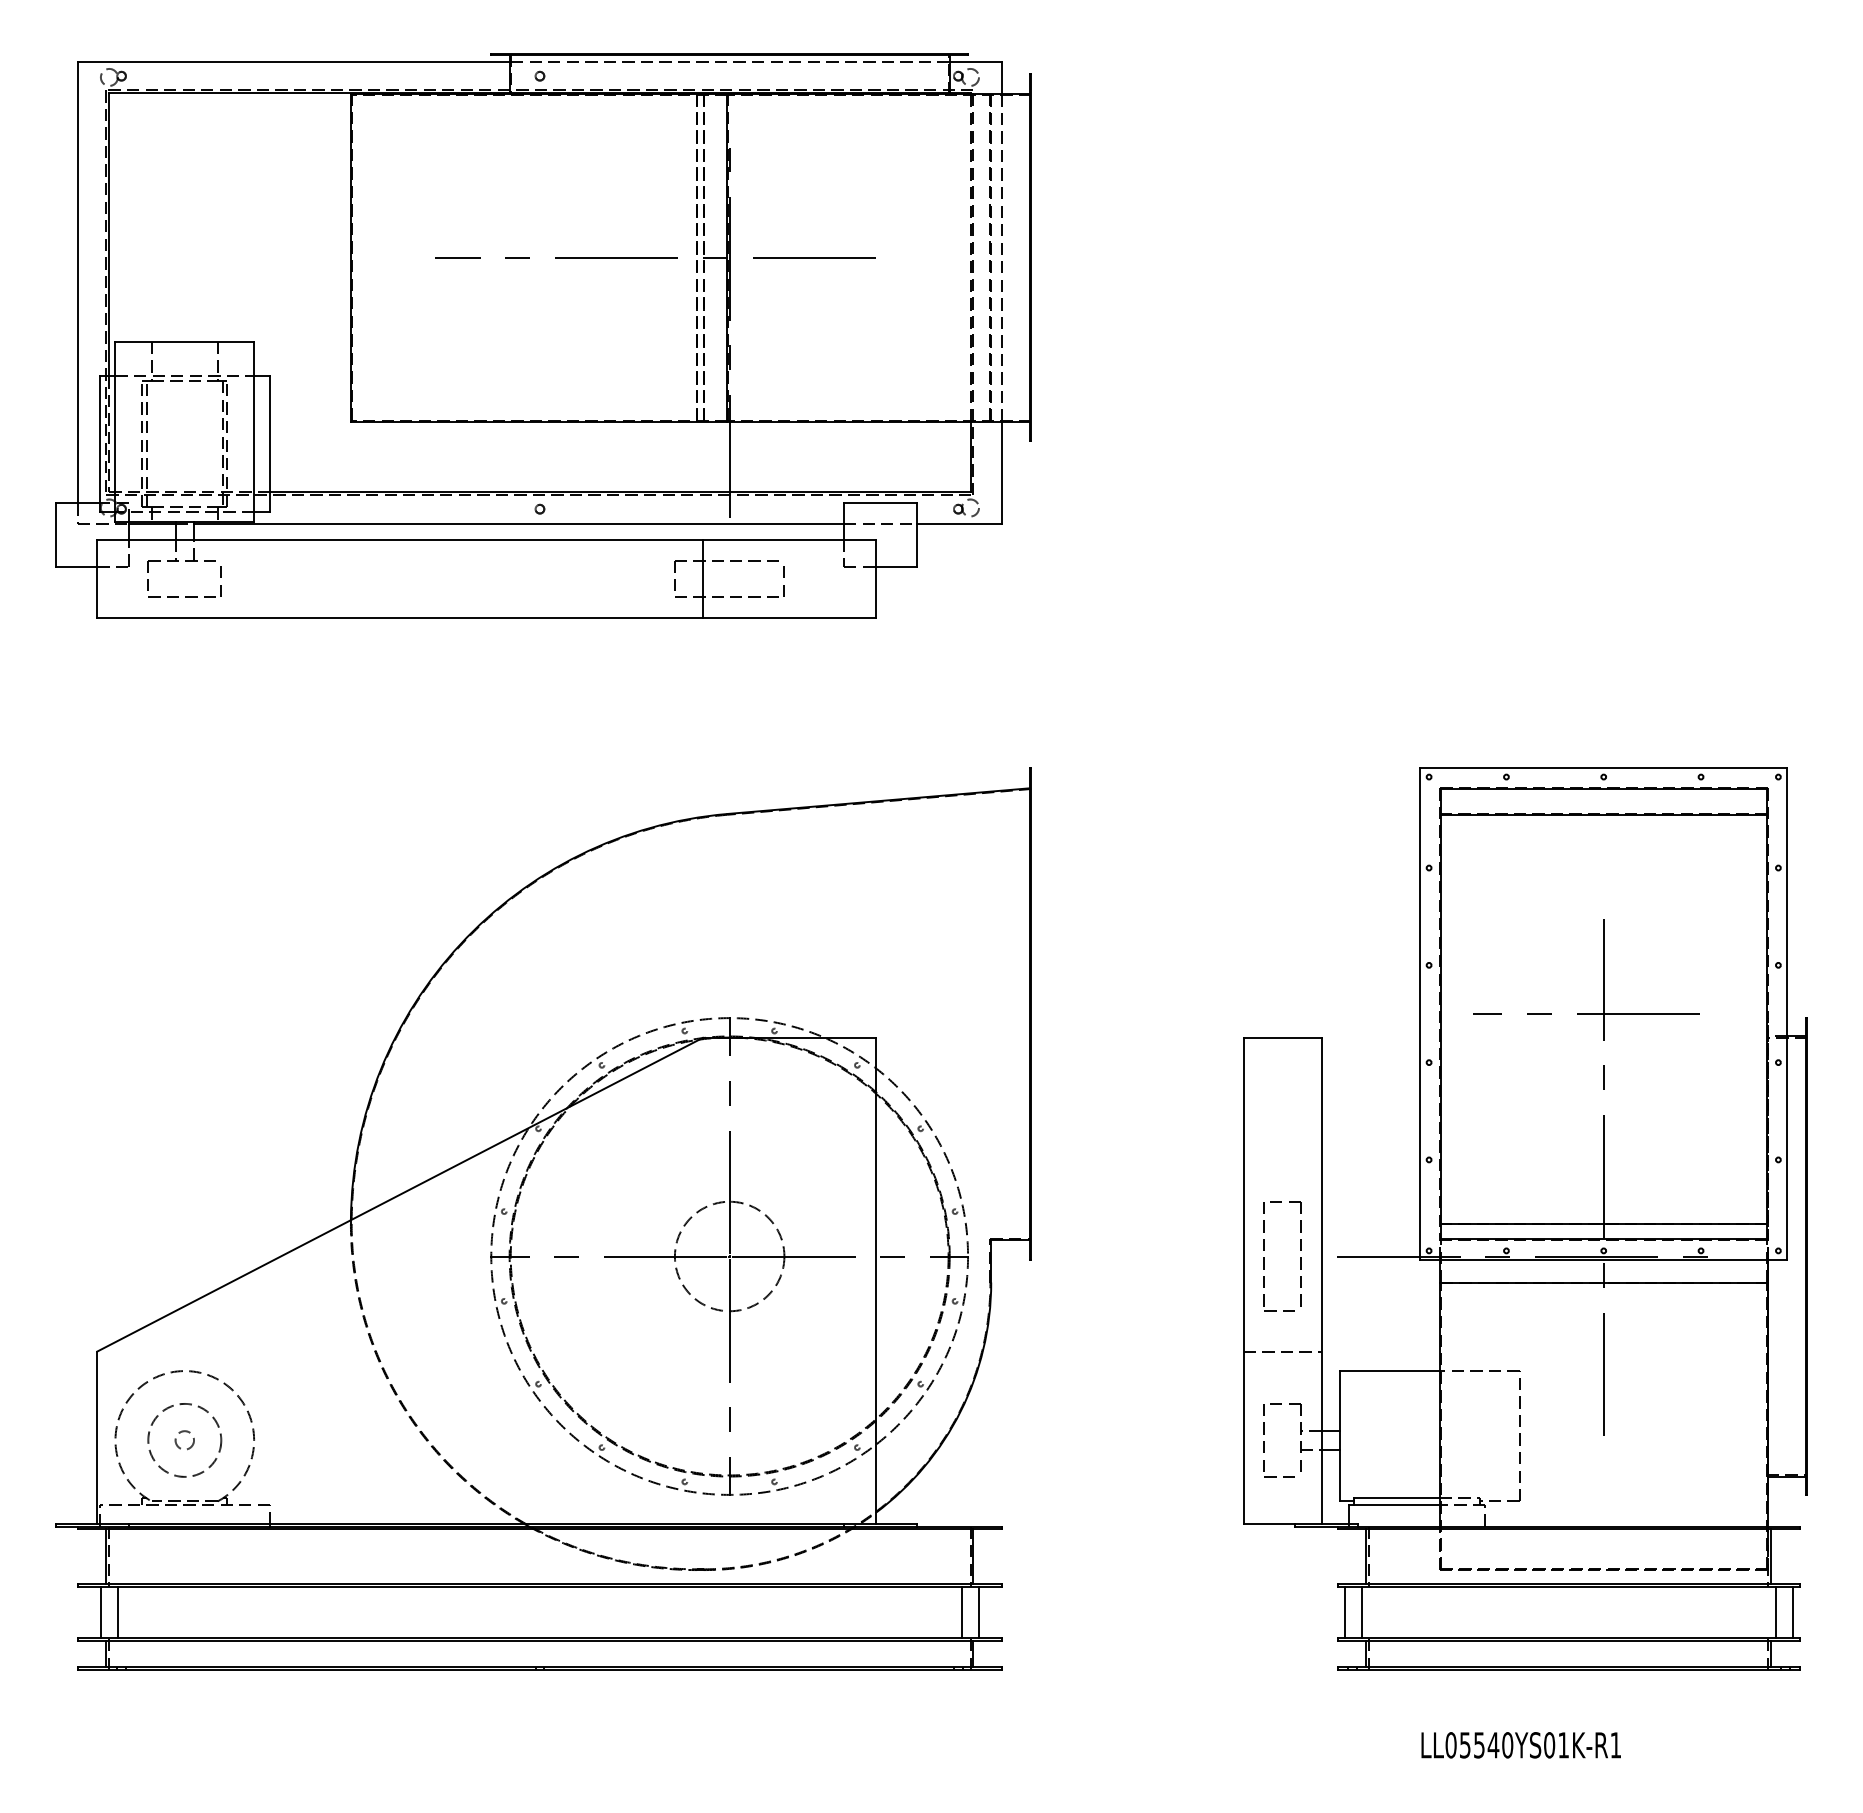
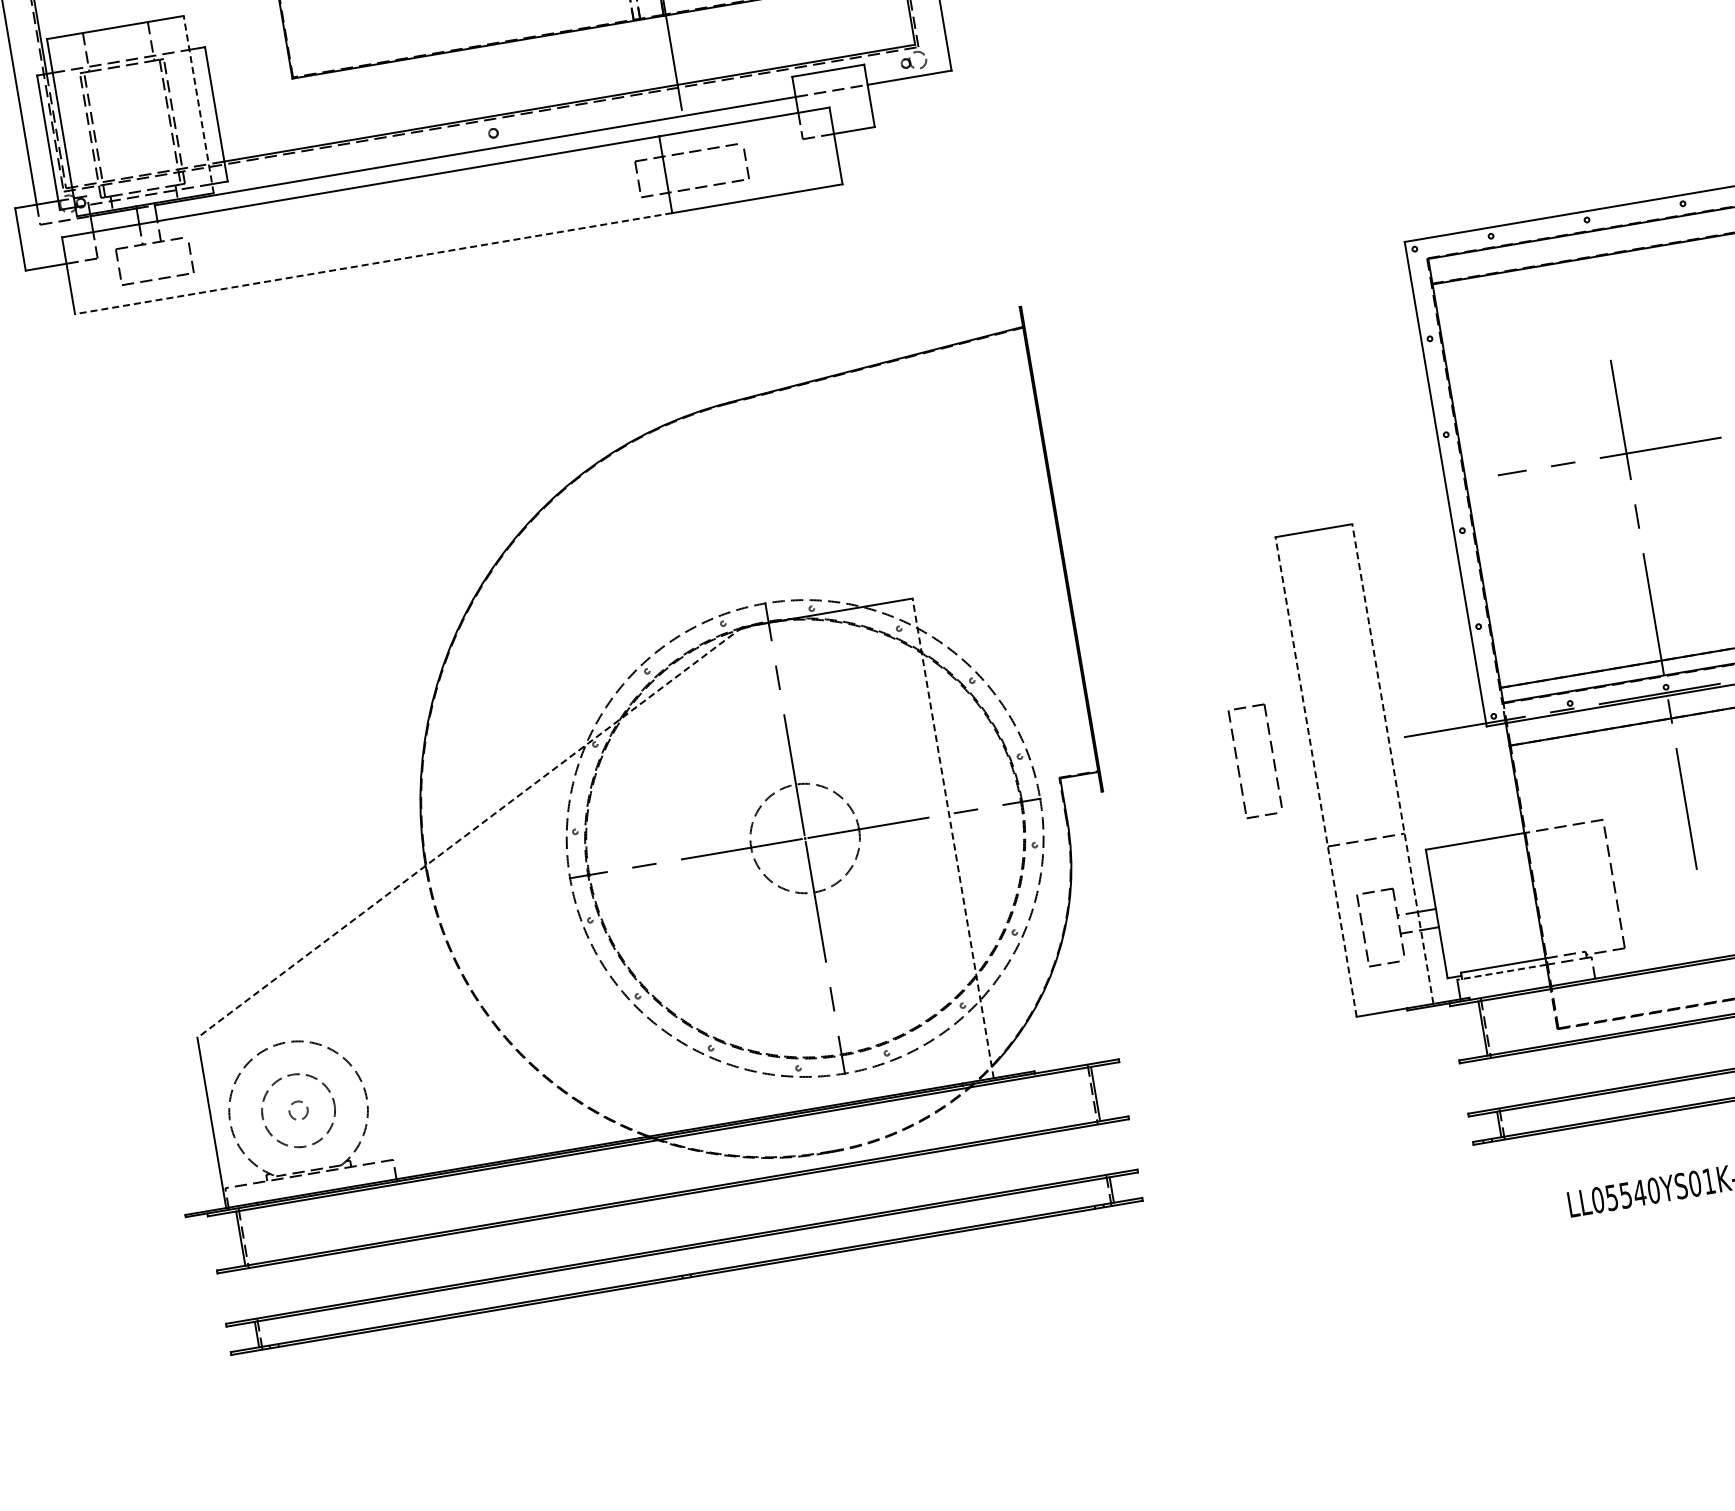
line: (254, 431) -> (199, 104), solid -> dashed
line: (400, 617) -> (374, 263), solid -> dashed
line: (399, 1194) -> (469, 832), solid -> dashed
part: (1264, 1257) -> (1237, 765), moved
line: (875, 1280) -> (952, 837), solid -> dashed
line: (1243, 1280) -> (1315, 776), solid -> dashed
line: (1321, 1280) -> (1392, 763), solid -> dashed
line: (1393, 1504) -> (1501, 972), solid -> dashed
line: (100, 1612) -> (244, 1294), removed
line: (117, 1612) -> (260, 1291), removed
line: (961, 1612) -> (1093, 1150), removed
line: (979, 1612) -> (1110, 1147), removed
line: (1344, 1612) -> (1470, 1087), removed
line: (1361, 1612) -> (1487, 1084), removed

